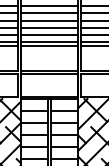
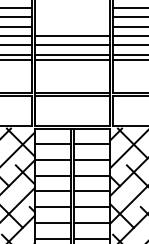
line: (49, 6) -> (72, 7), removed
line: (49, 13) -> (72, 17), removed
line: (49, 20) -> (72, 26), removed

